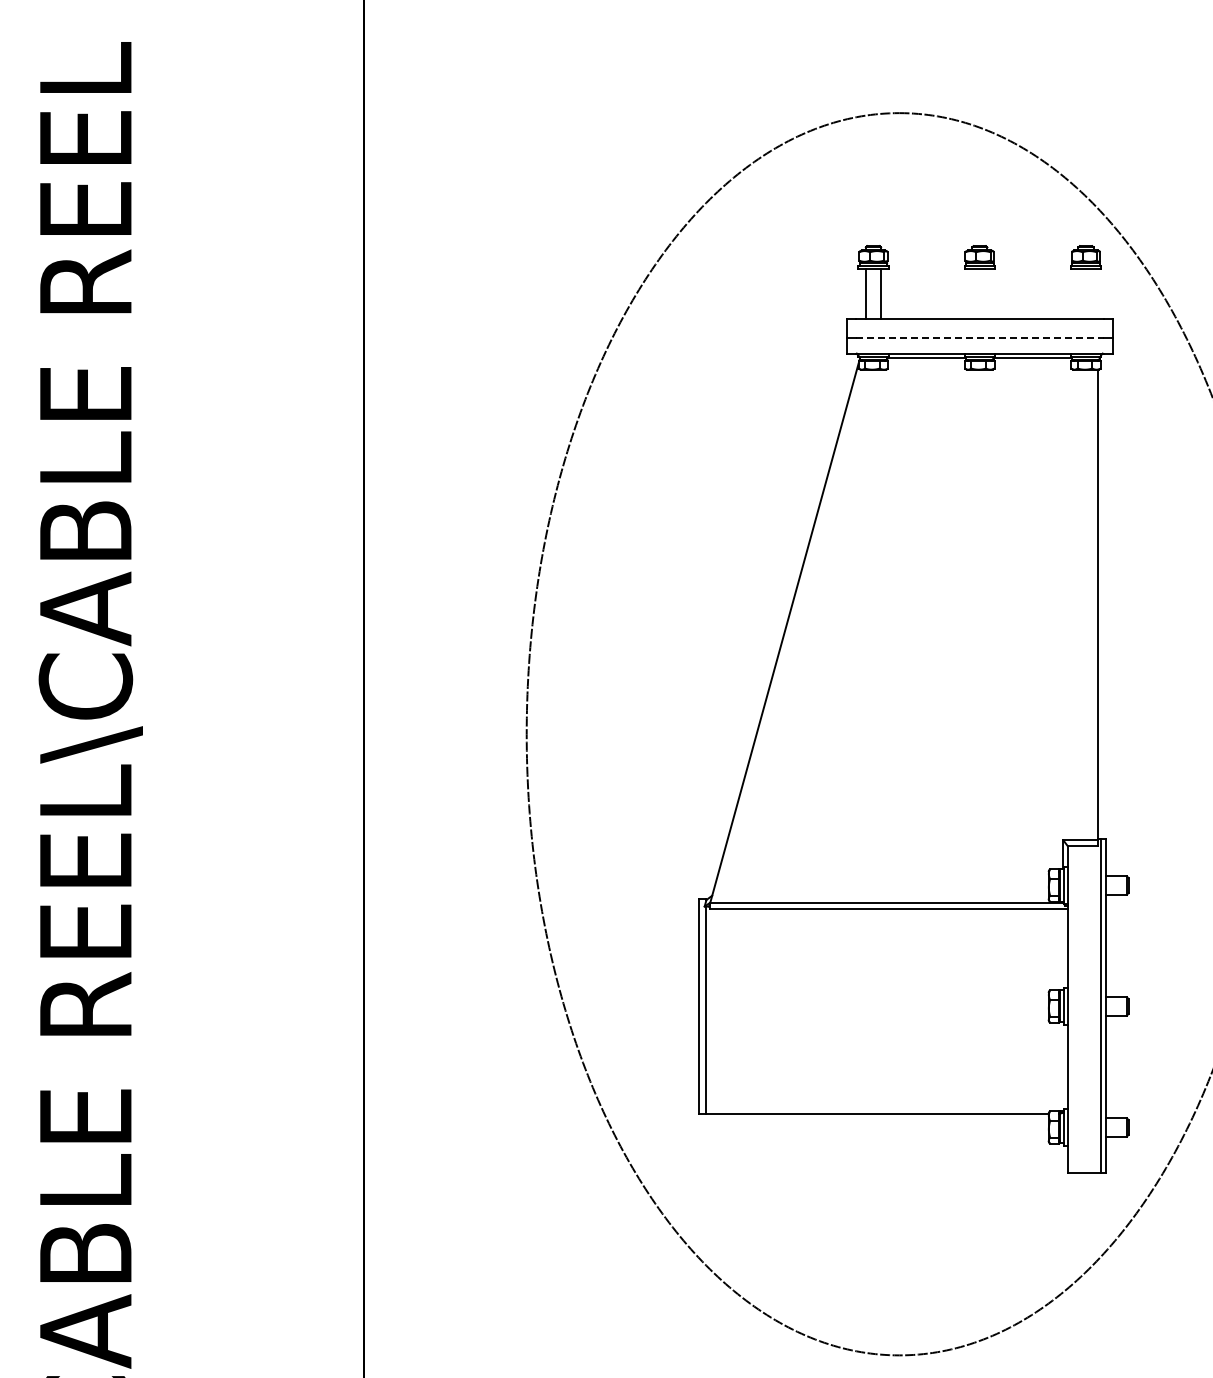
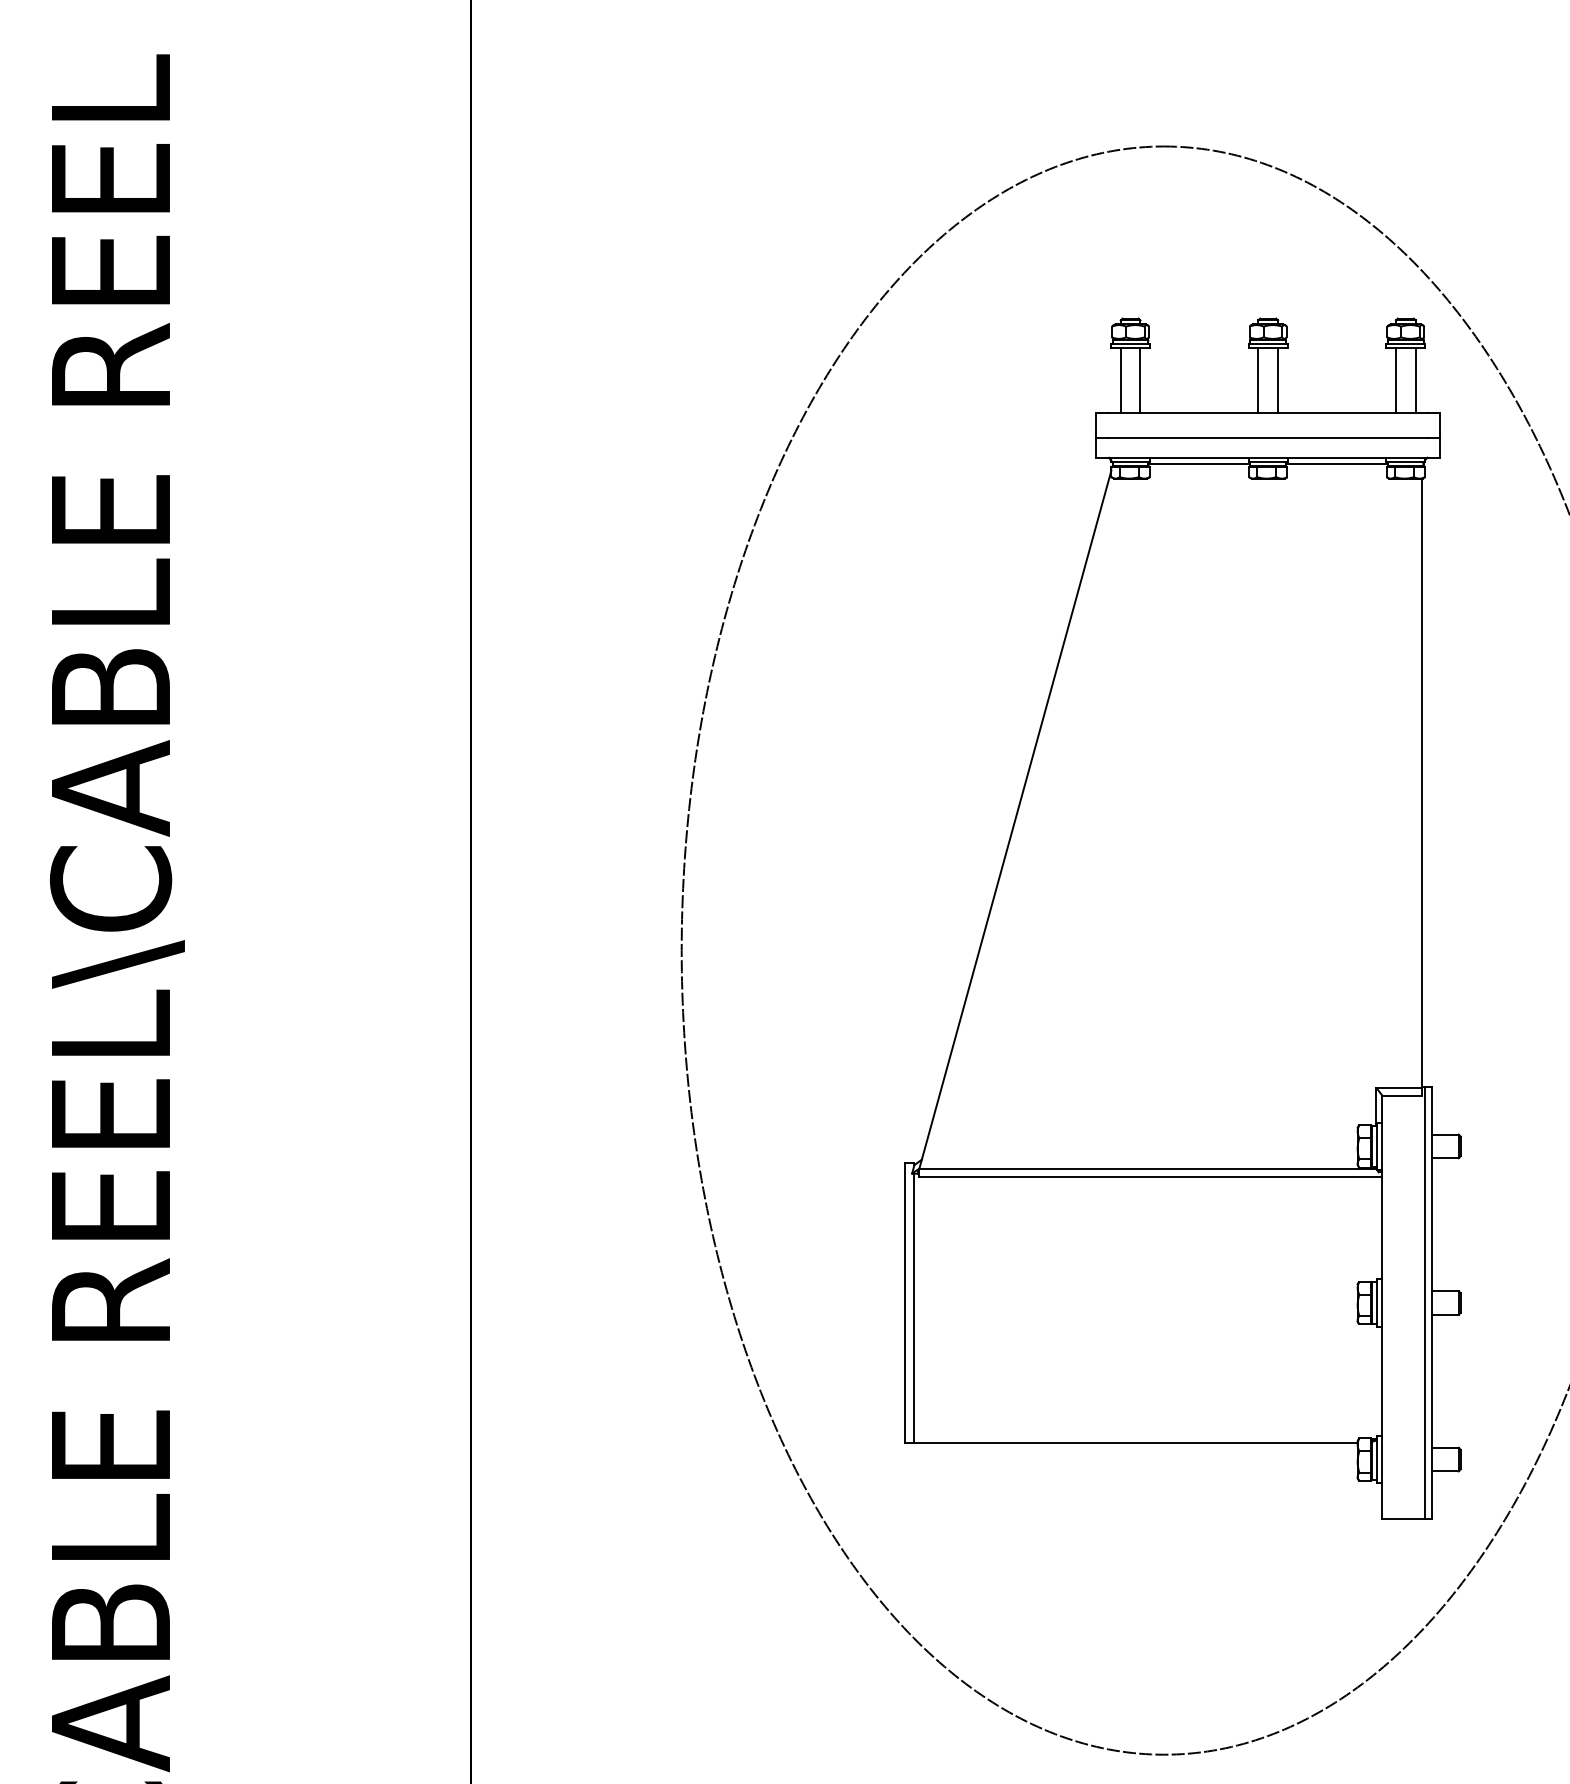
line: (972, 293) -> (1258, 379), added
line: (987, 293) -> (1278, 379), added
line: (1078, 293) -> (1396, 379), added
line: (1093, 293) -> (1415, 379), added
line: (979, 338) -> (1267, 438), dashed -> solid

